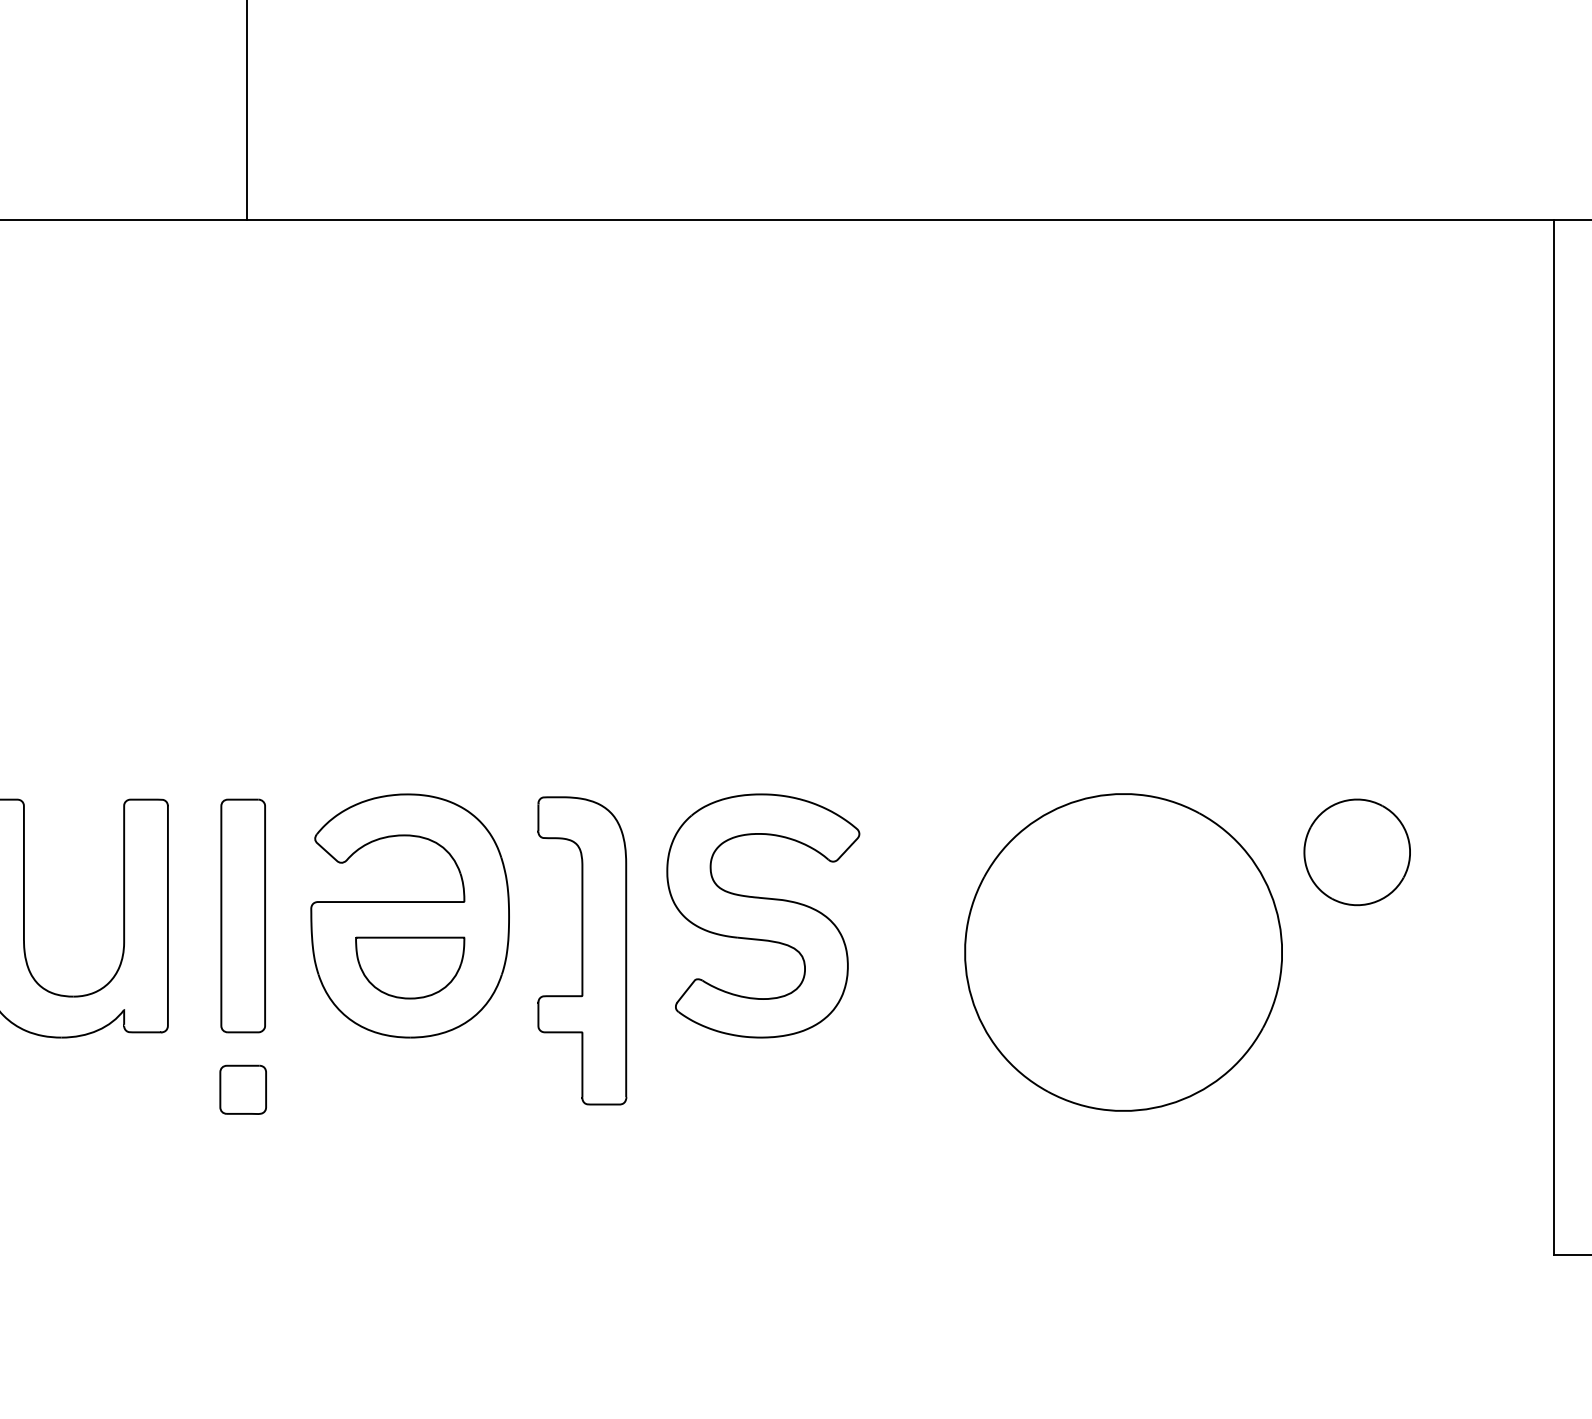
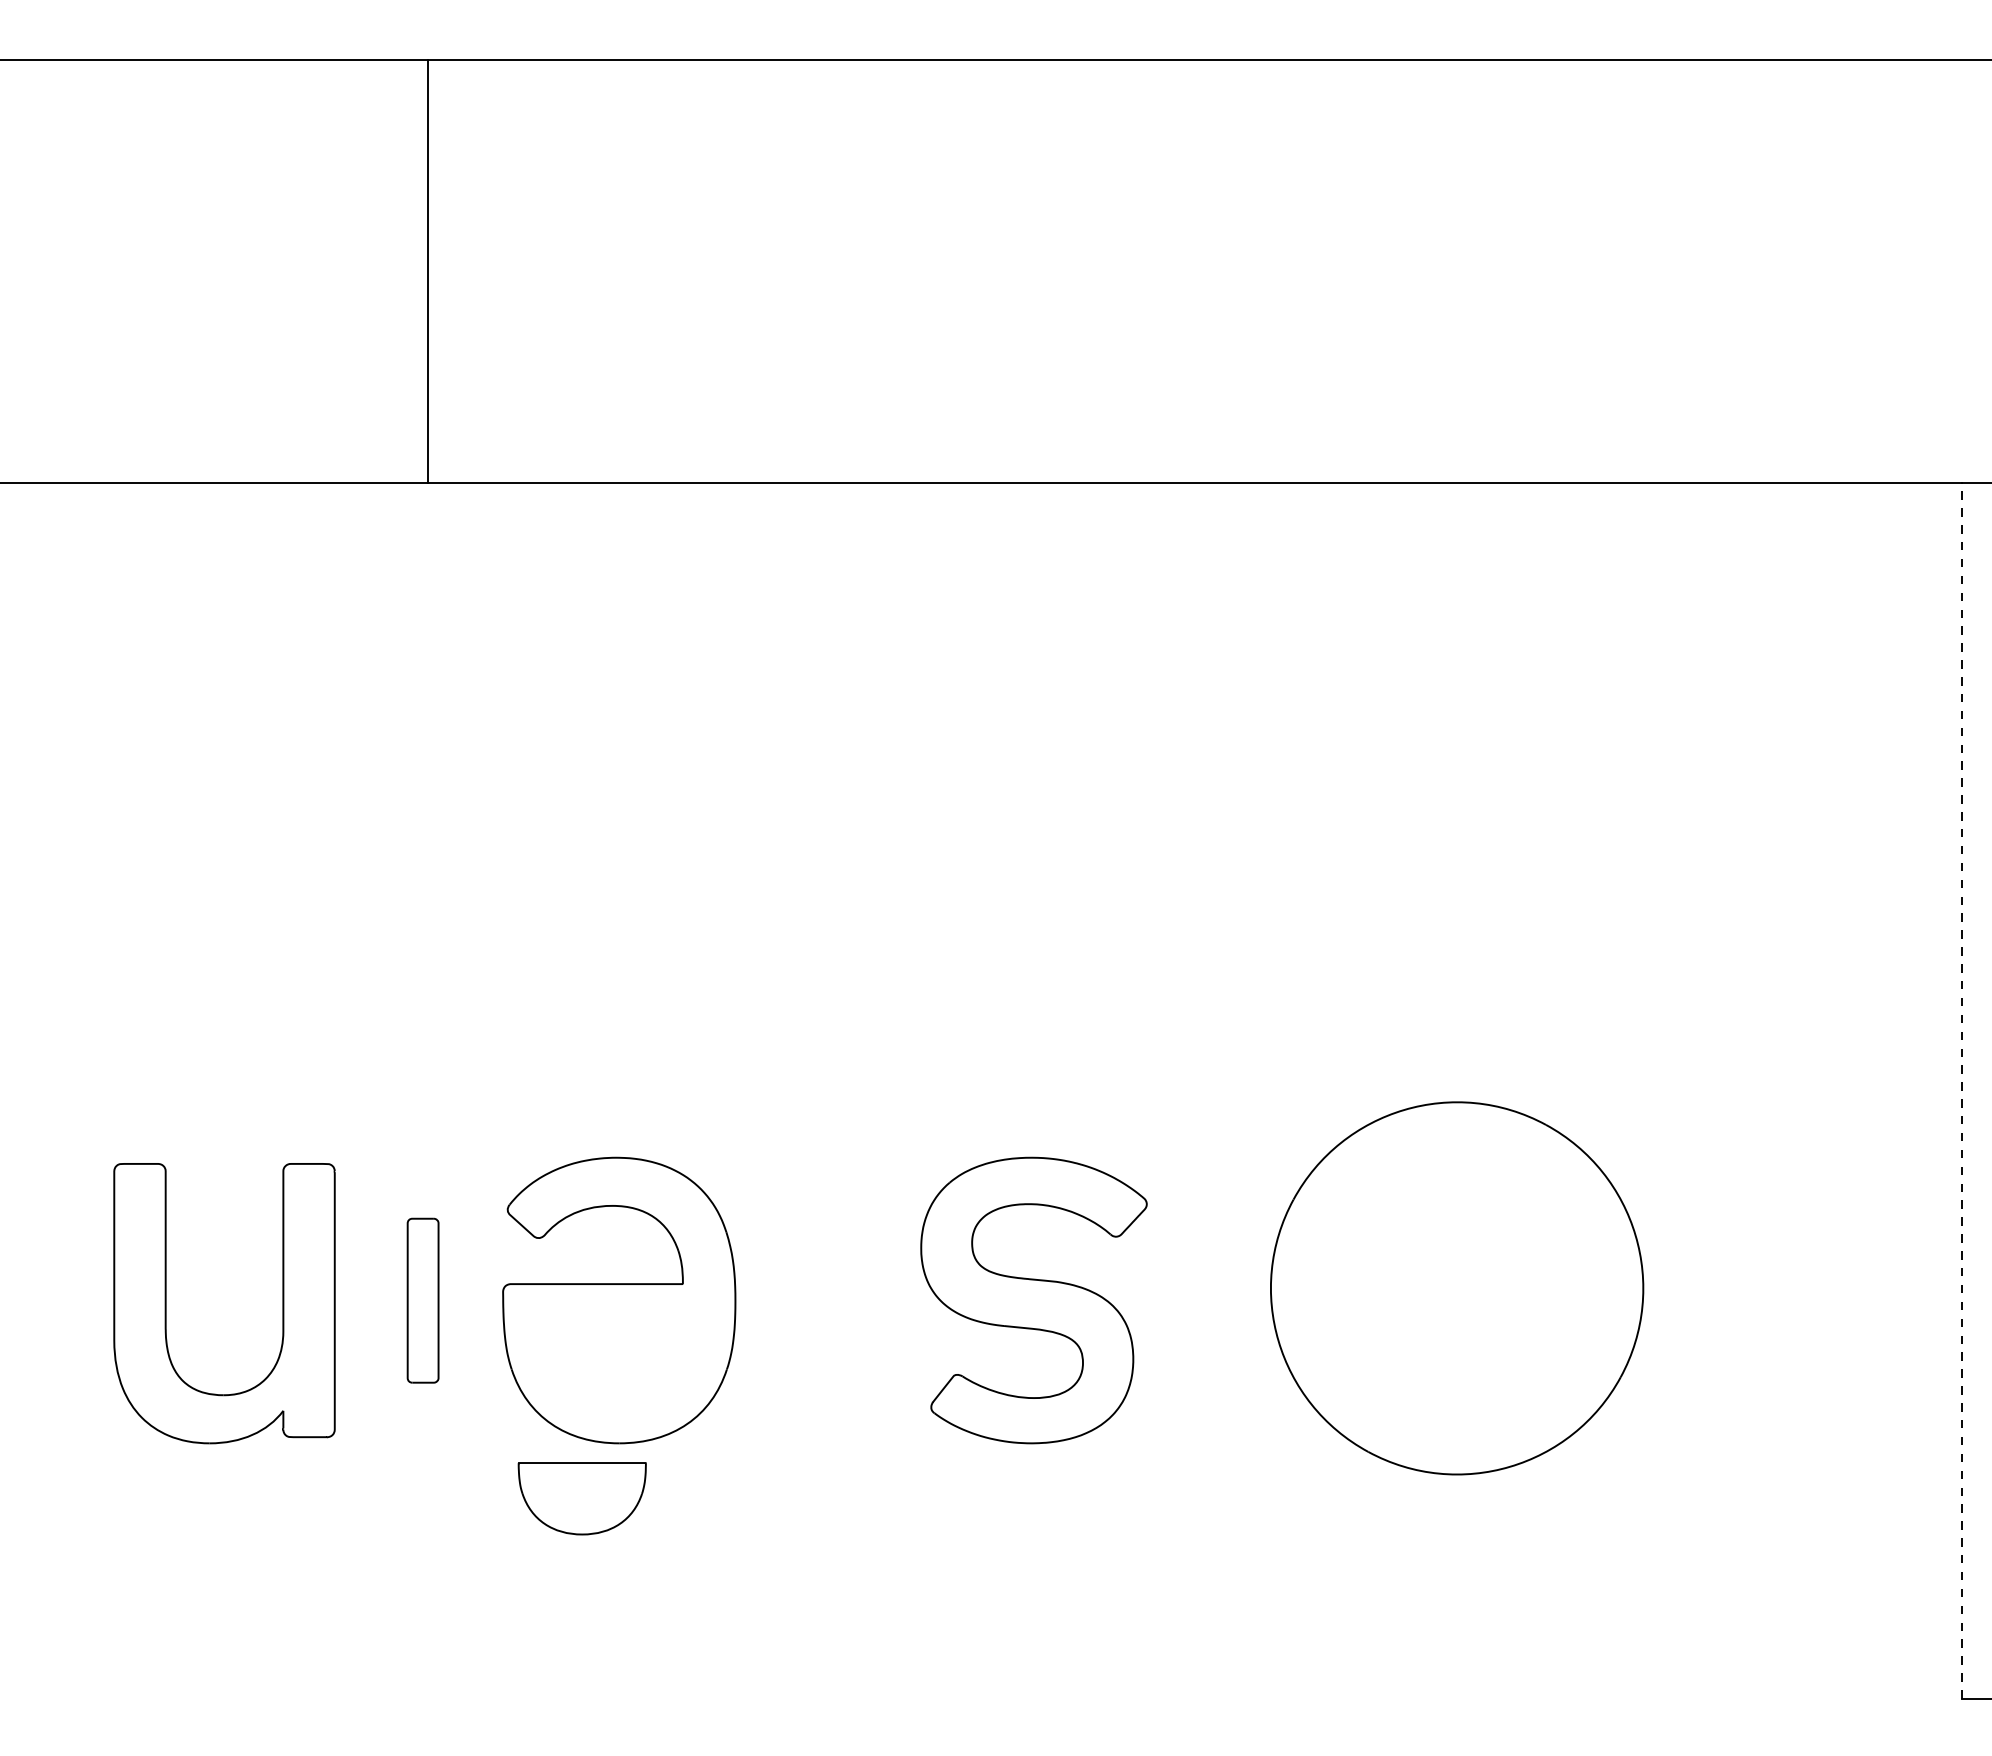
line: (1553, 737) -> (1962, 1090), solid -> dashed
part: (1357, 852) -> (1731, 1225), removed
part: (242, 915) -> (422, 1300), size x0.6
part: (581, 950) -> (820, 1341), removed
part: (1123, 952) -> (1457, 1288), moved
part: (409, 967) -> (581, 1498), moved
part: (242, 1089) -> (422, 1504), removed

